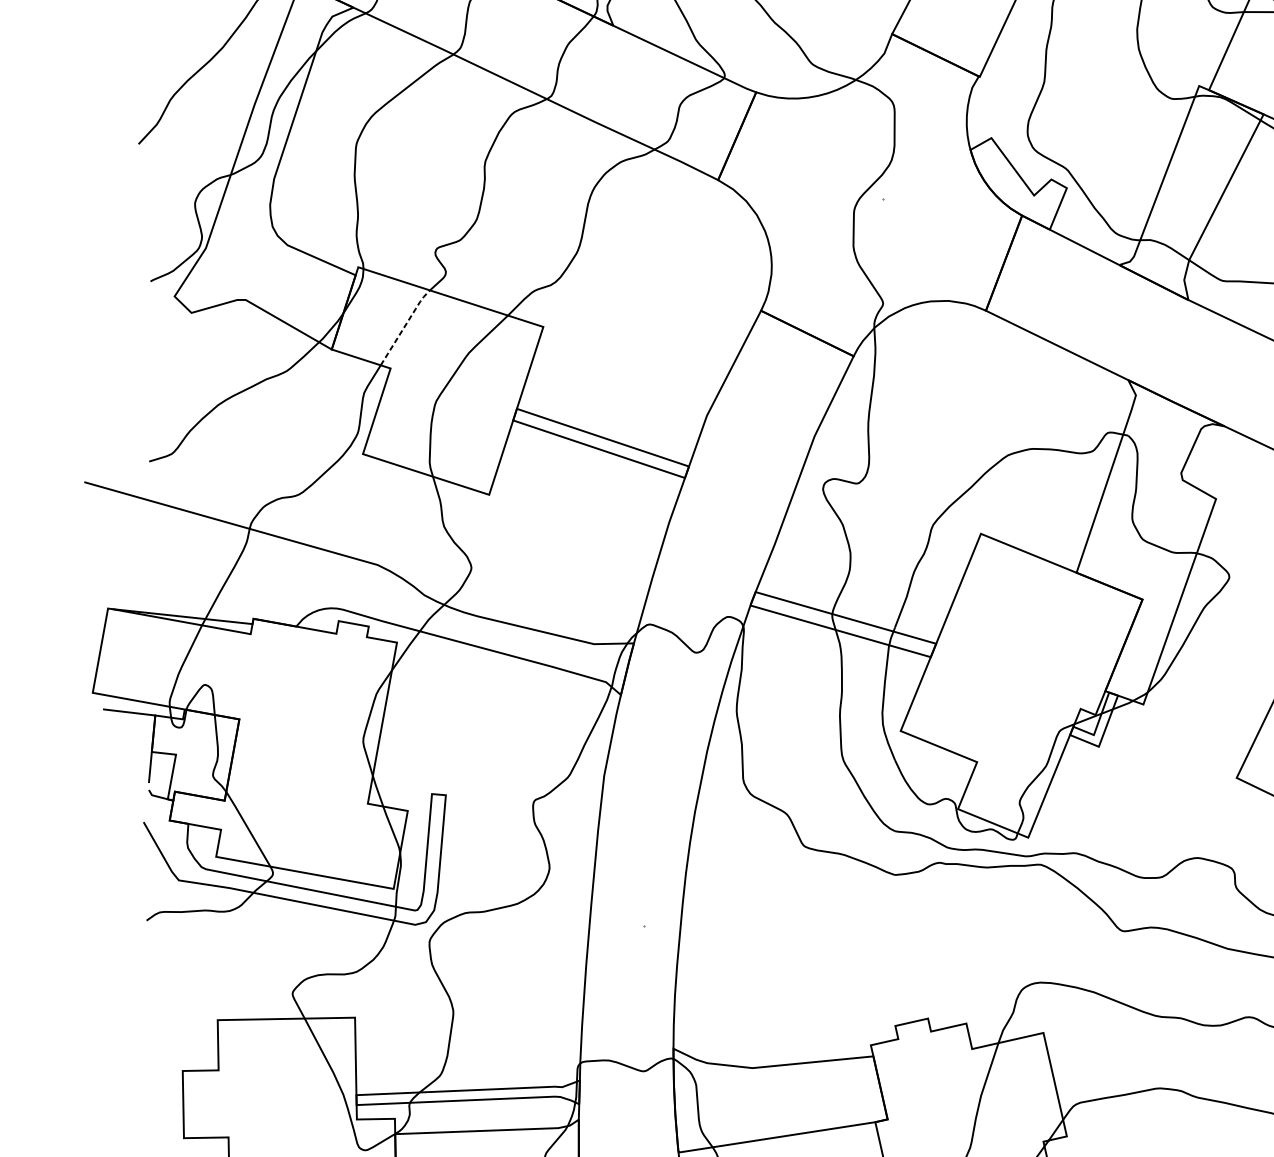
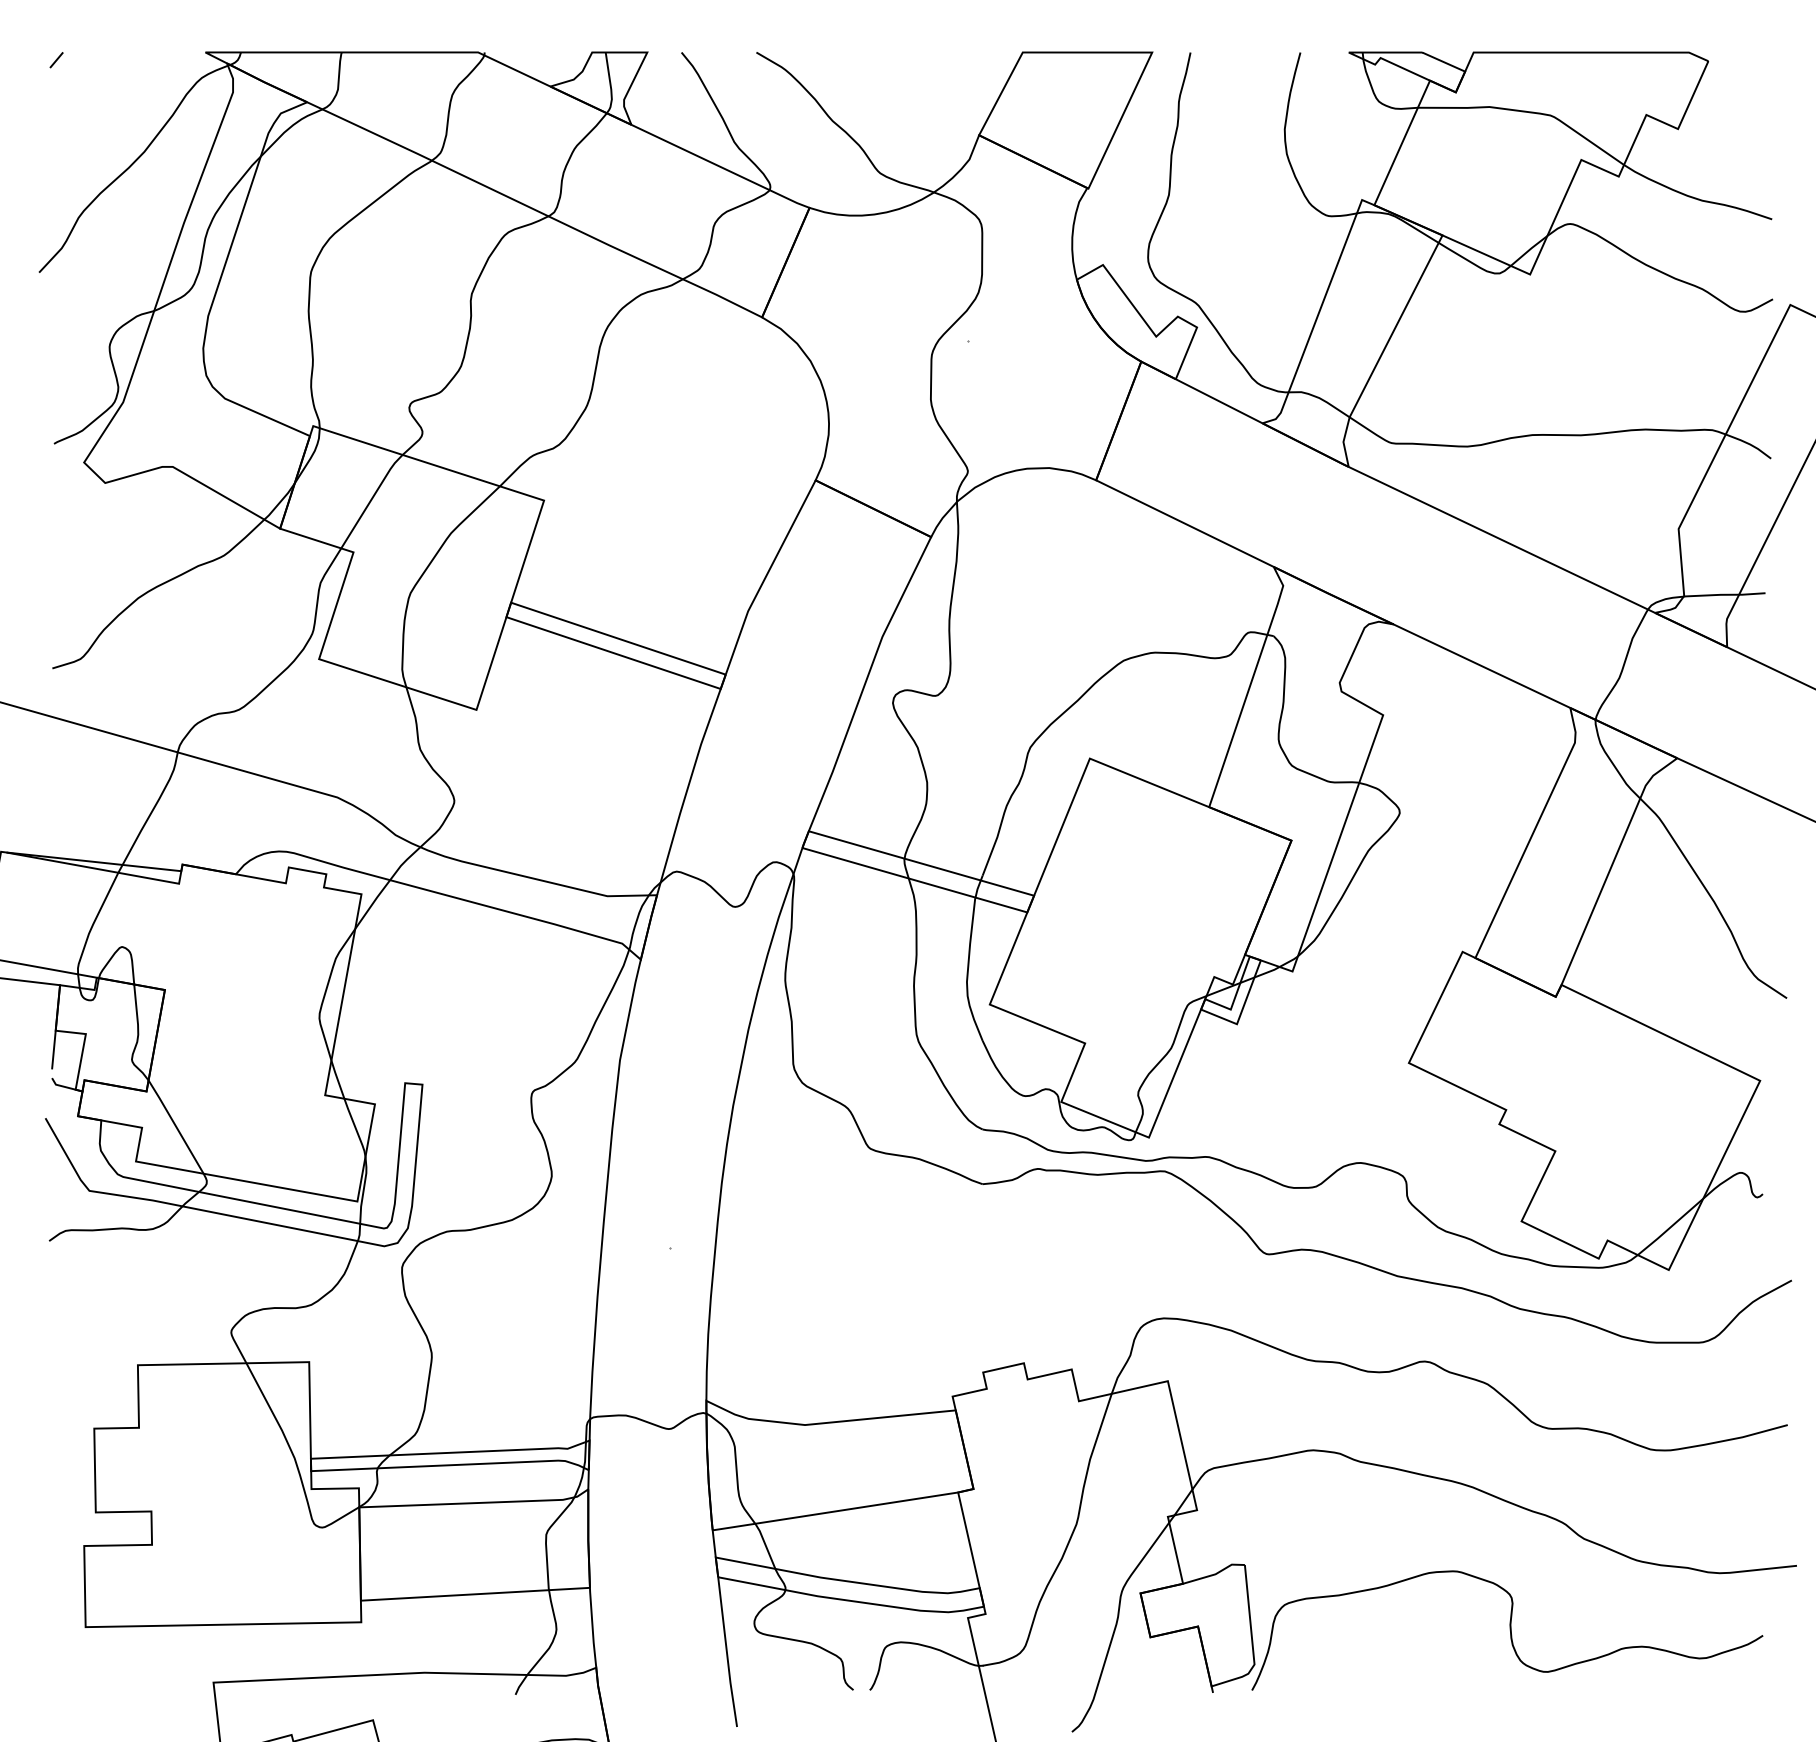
line: (405, 326) -> (371, 499), dashed -> solid

